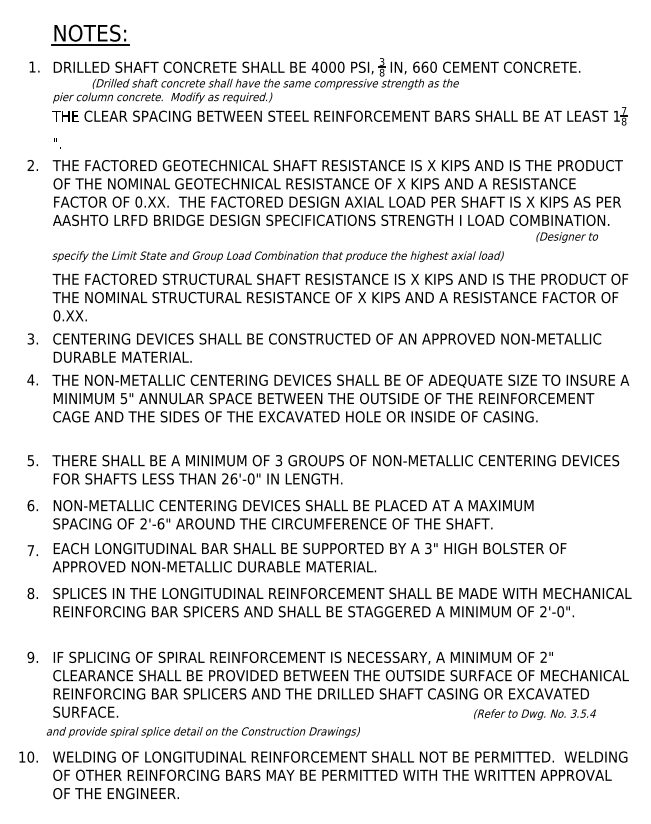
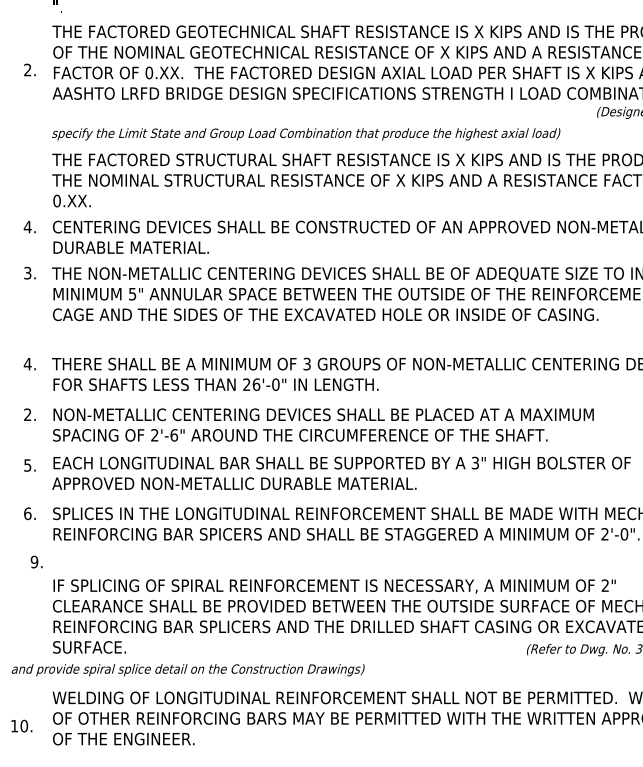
text: (32, 165) -> (29, 69), moved
text: (30, 338) -> (27, 226), 3. -> 4.
text: (30, 379) -> (27, 272), 4. -> 3.
text: (30, 460) -> (27, 363), 5. -> 4.
text: (30, 505) -> (27, 414), 6. -> 2.
text: (30, 550) -> (27, 465), 7. -> 5.
text: (30, 593) -> (27, 513), 8. -> 6.
text: (32, 656) -> (36, 561), moved
text: (202, 732) -> (187, 670), moved
text: (28, 756) -> (21, 725), moved

